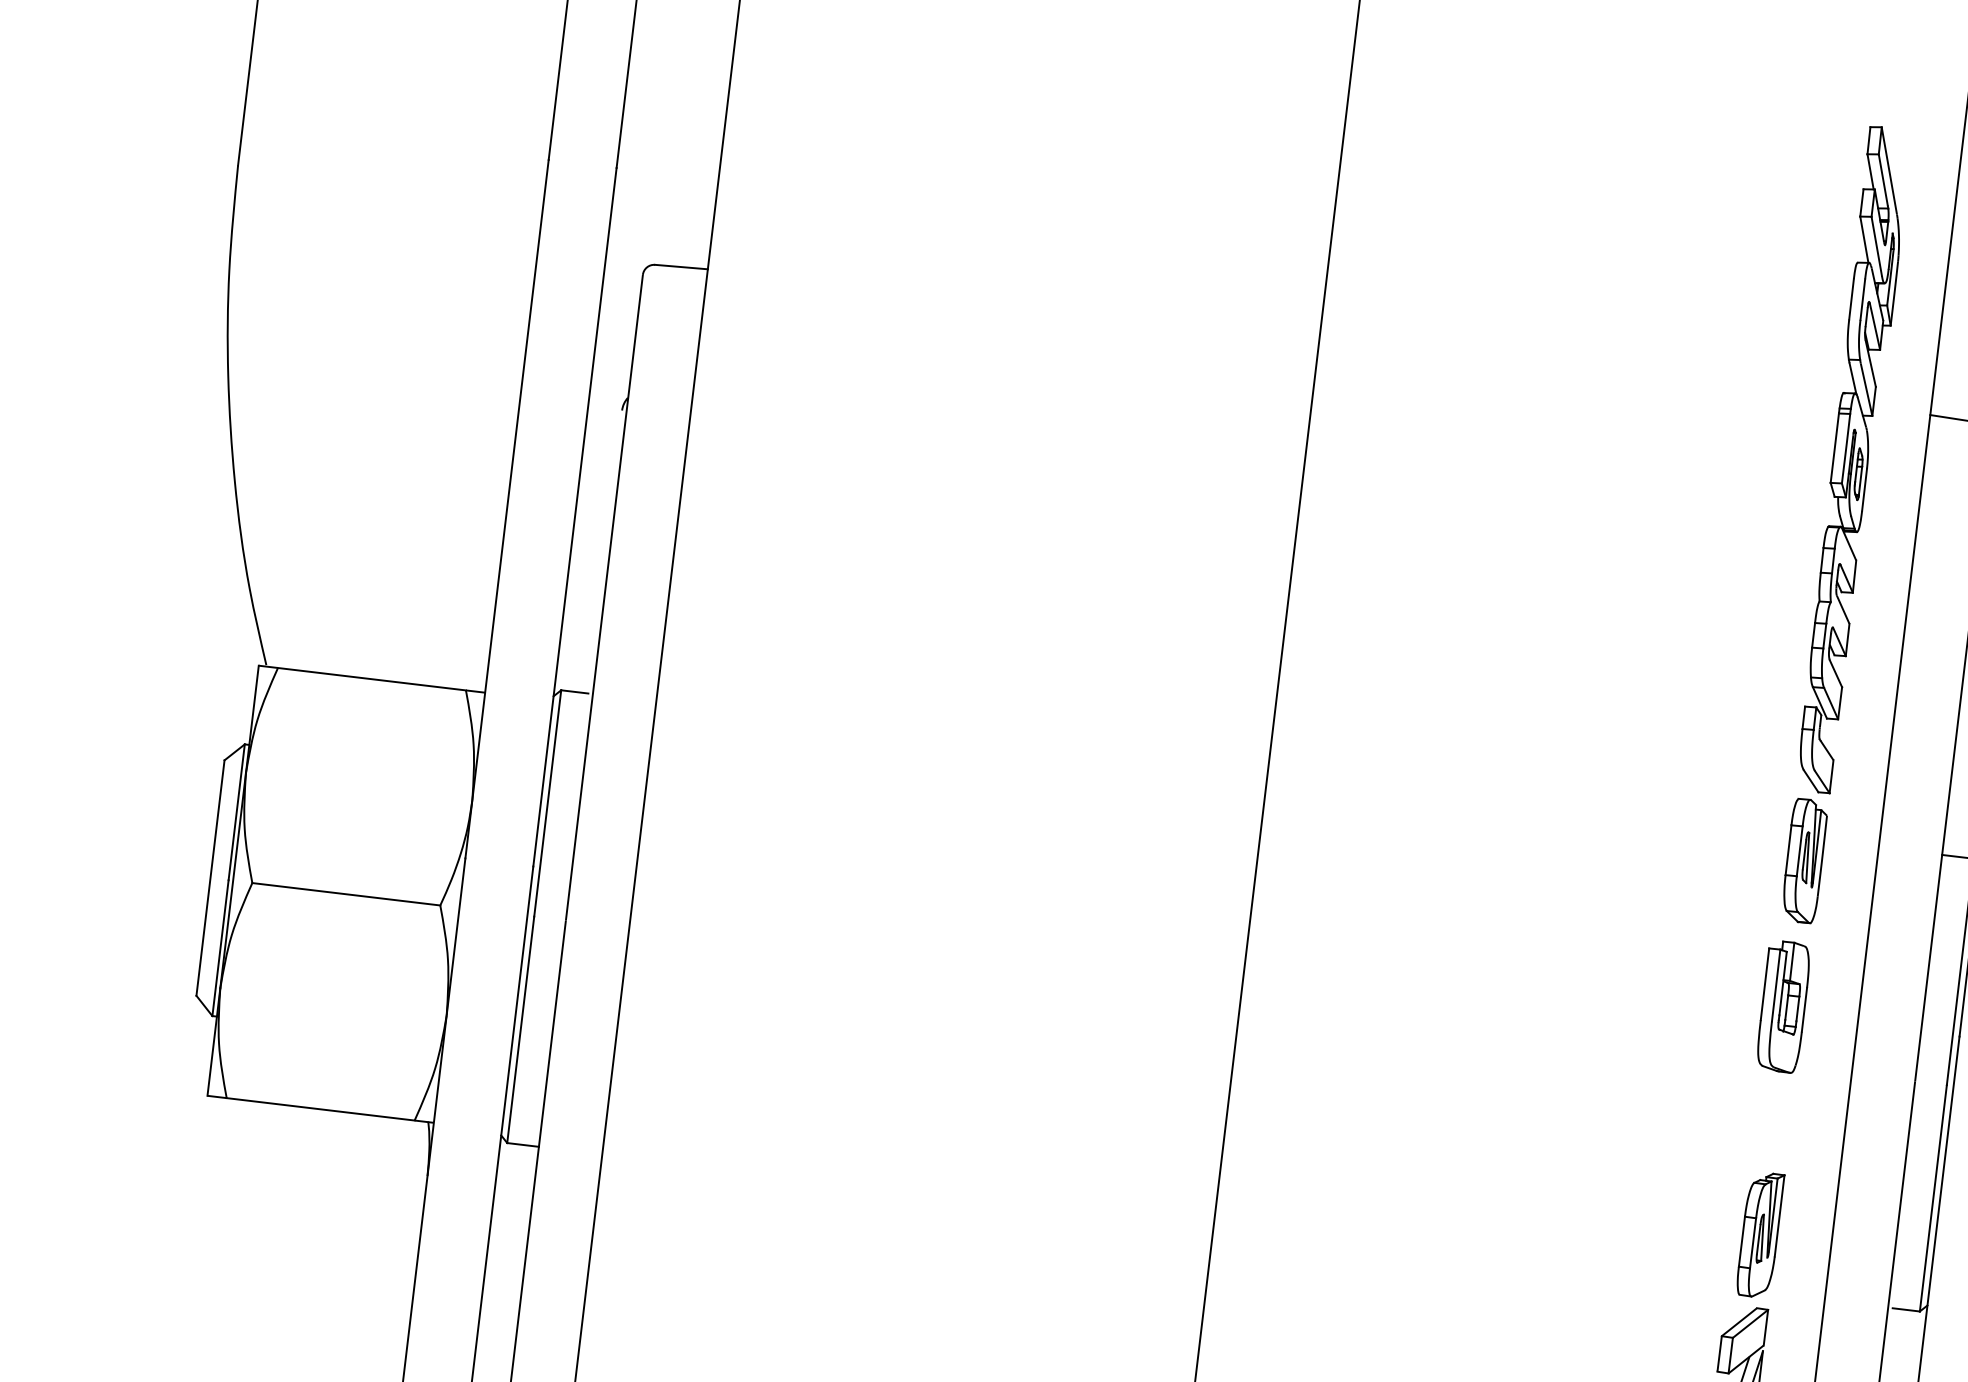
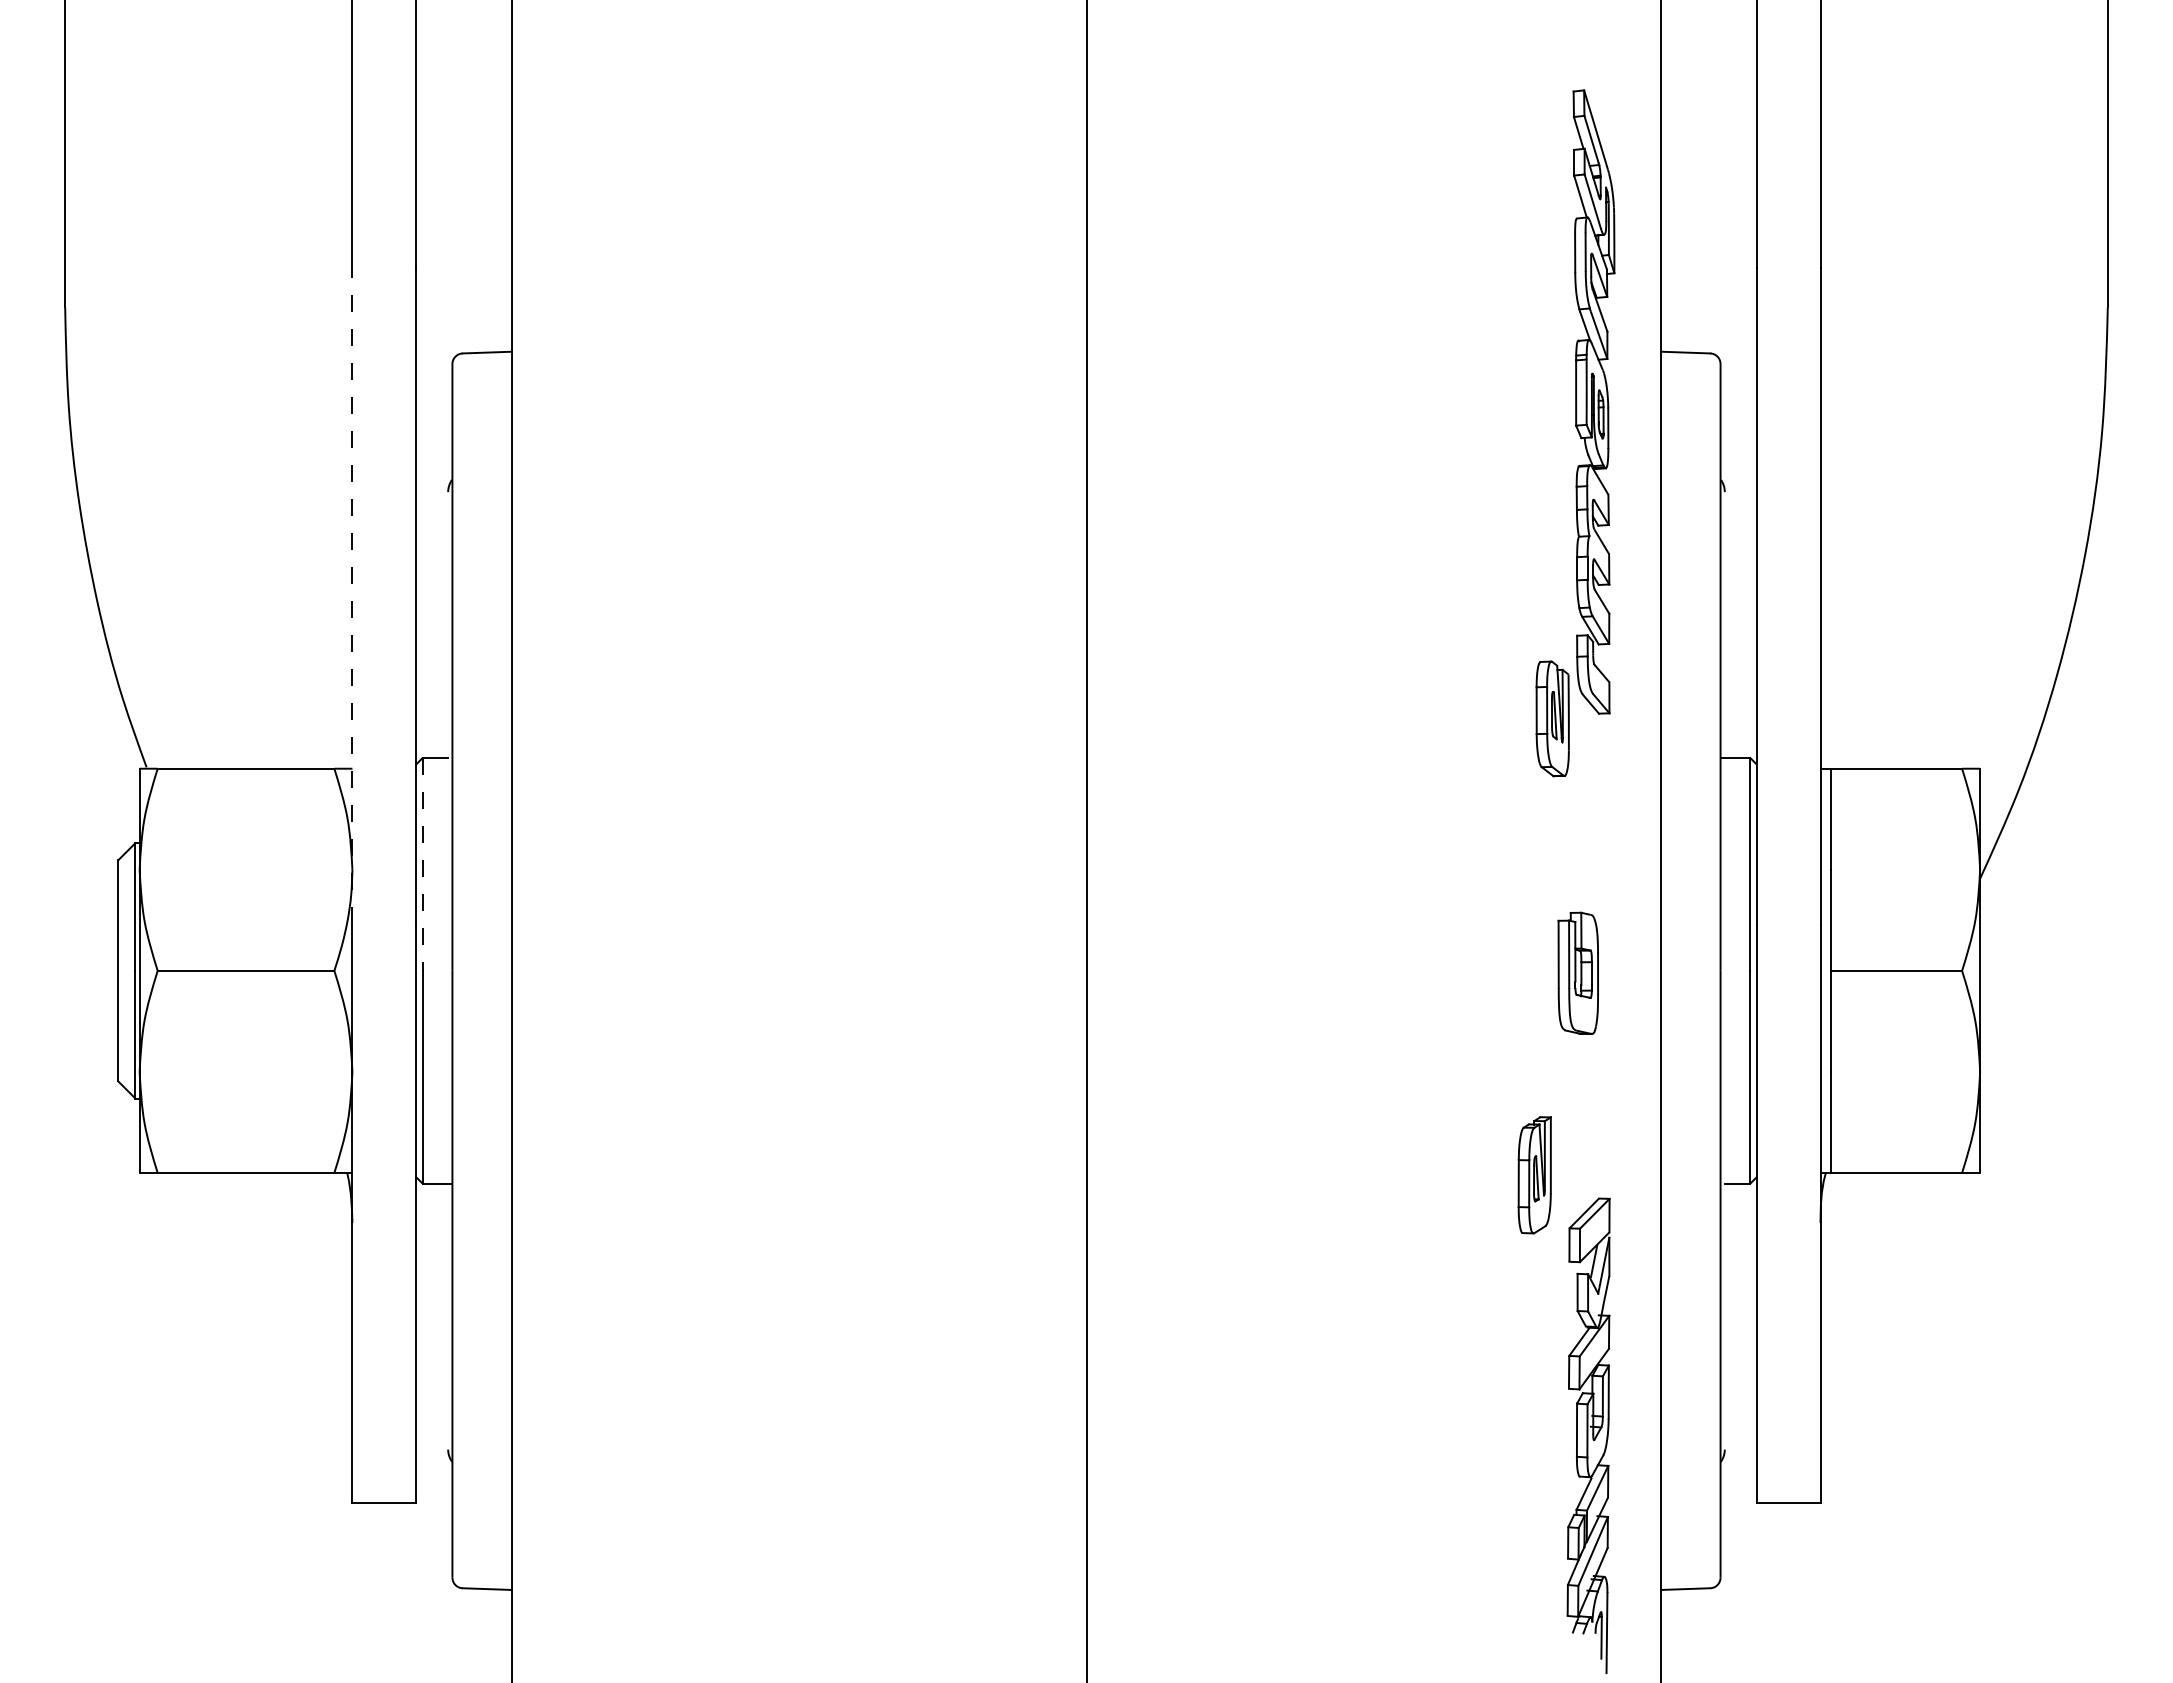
line: (507, 508) -> (352, 595), solid -> dashed
line: (547, 803) -> (422, 864), solid -> dashed
part: (1804, 860) -> (1552, 718), moved
part: (1782, 1005) -> (1577, 972), moved
part: (1759, 1235) -> (1534, 1175), moved

